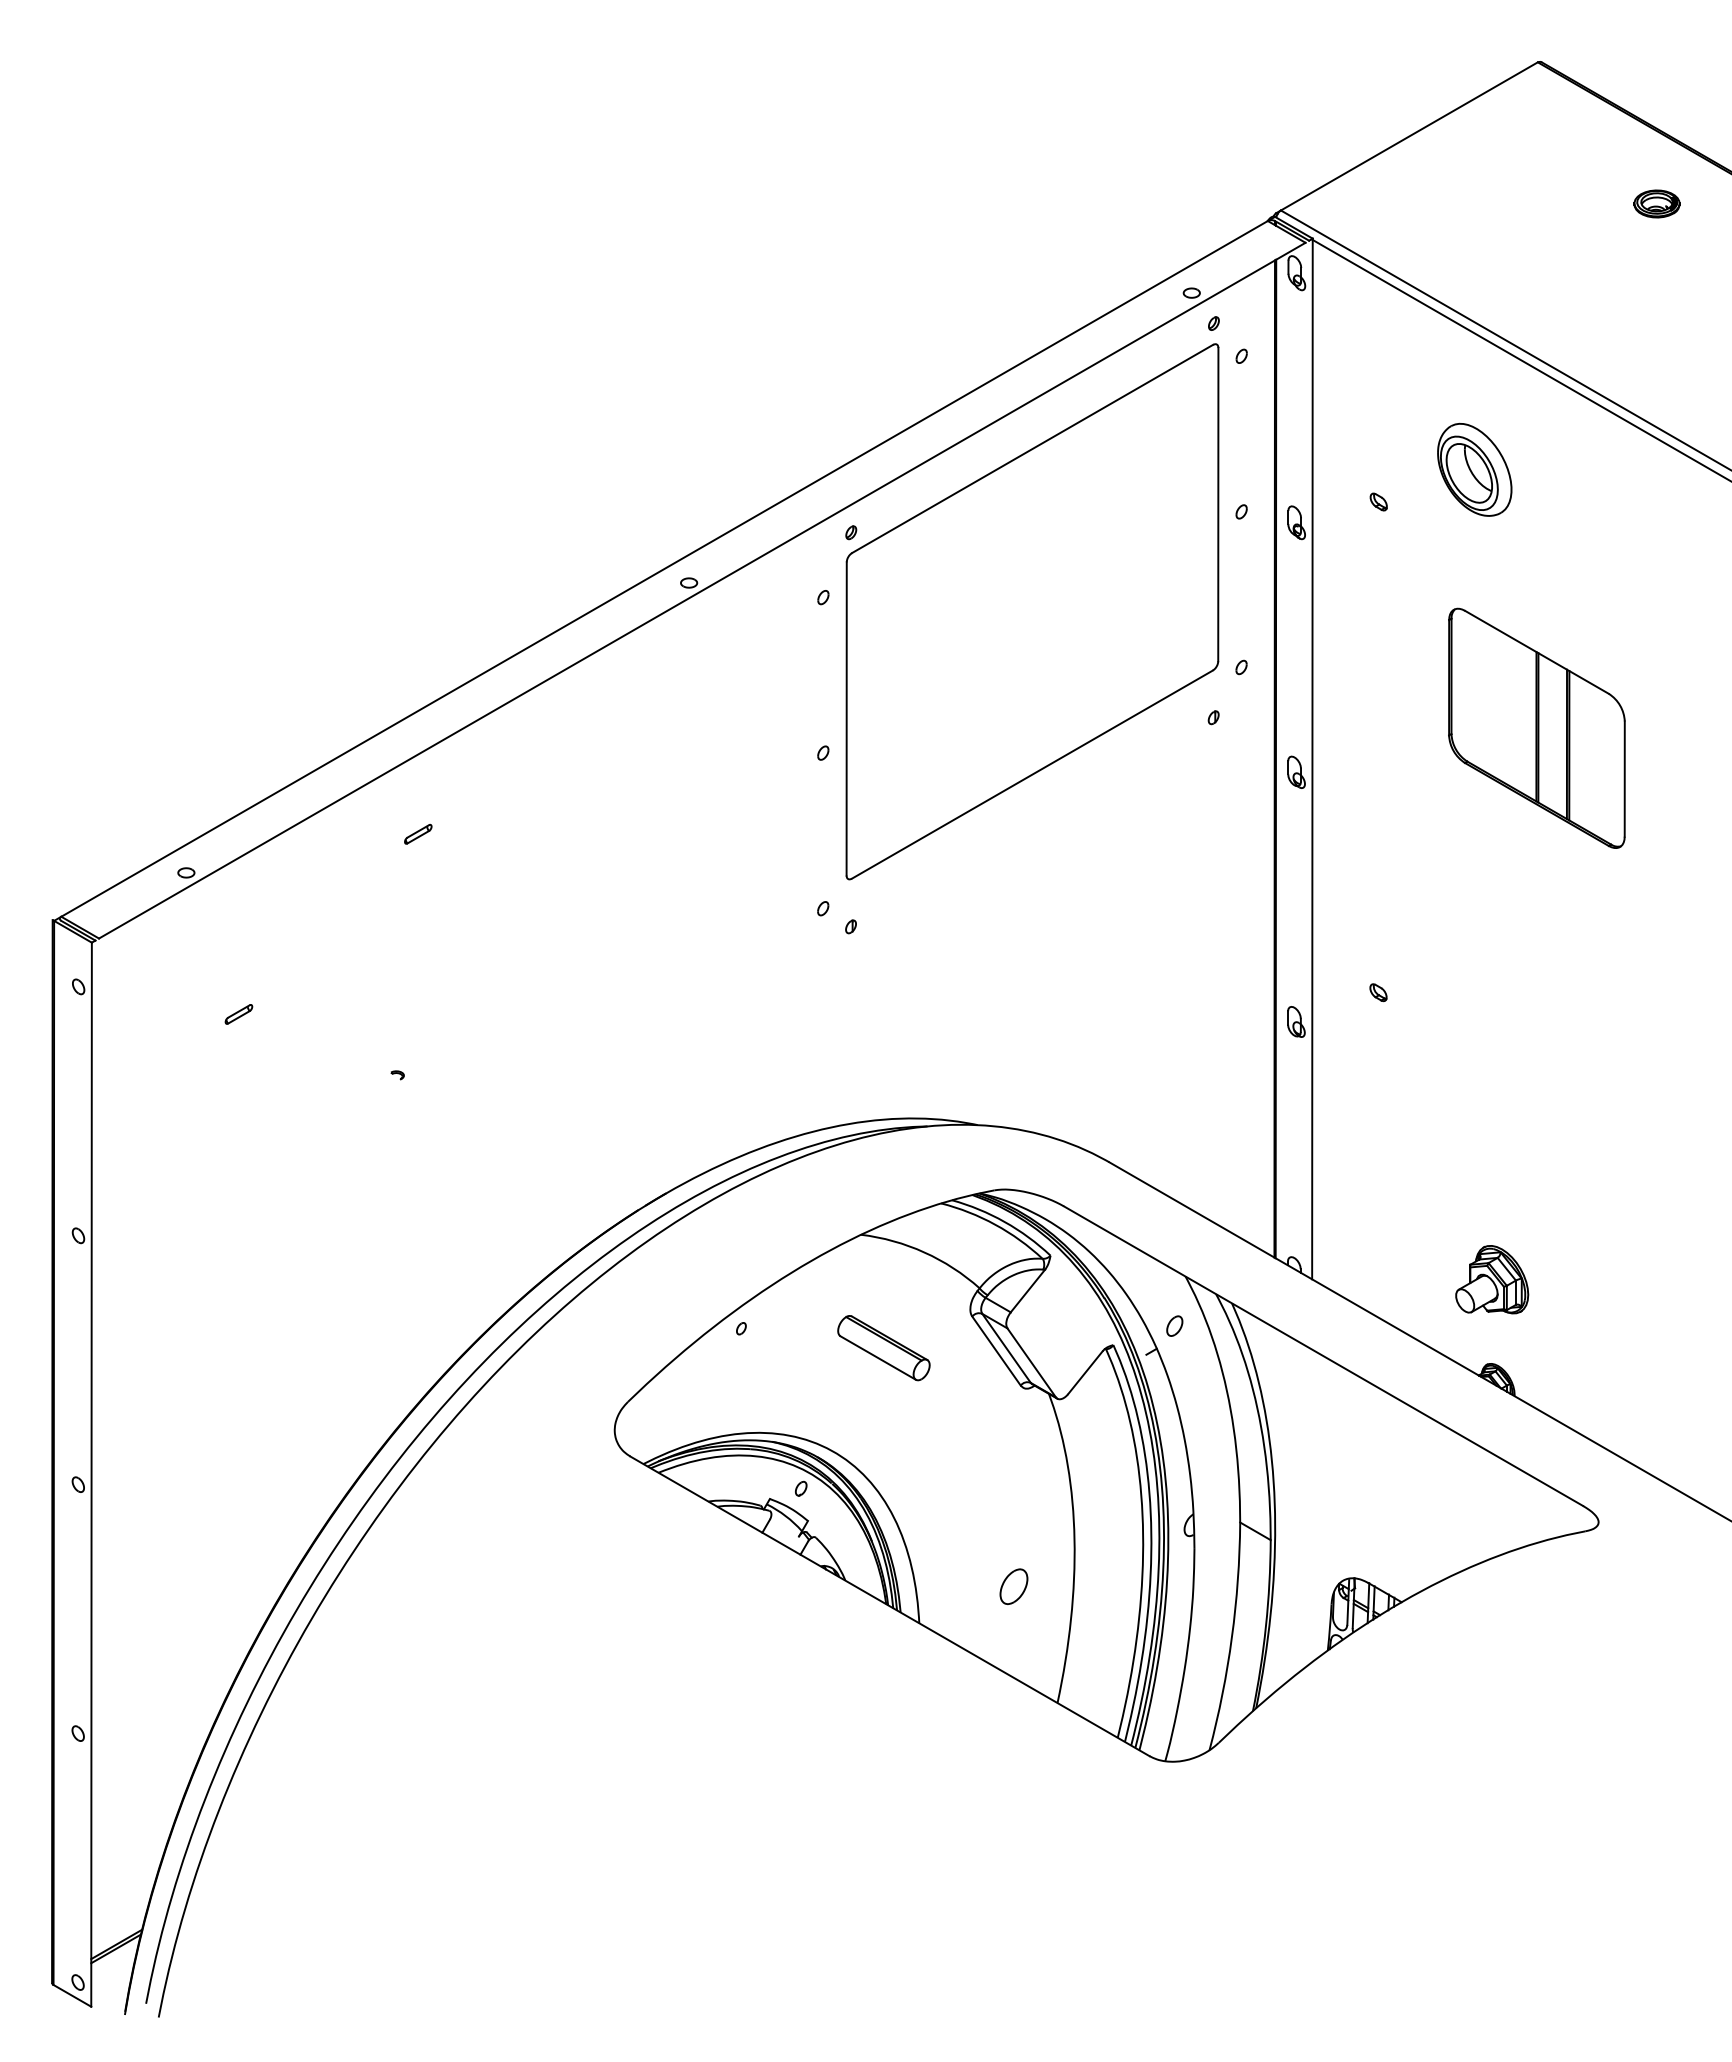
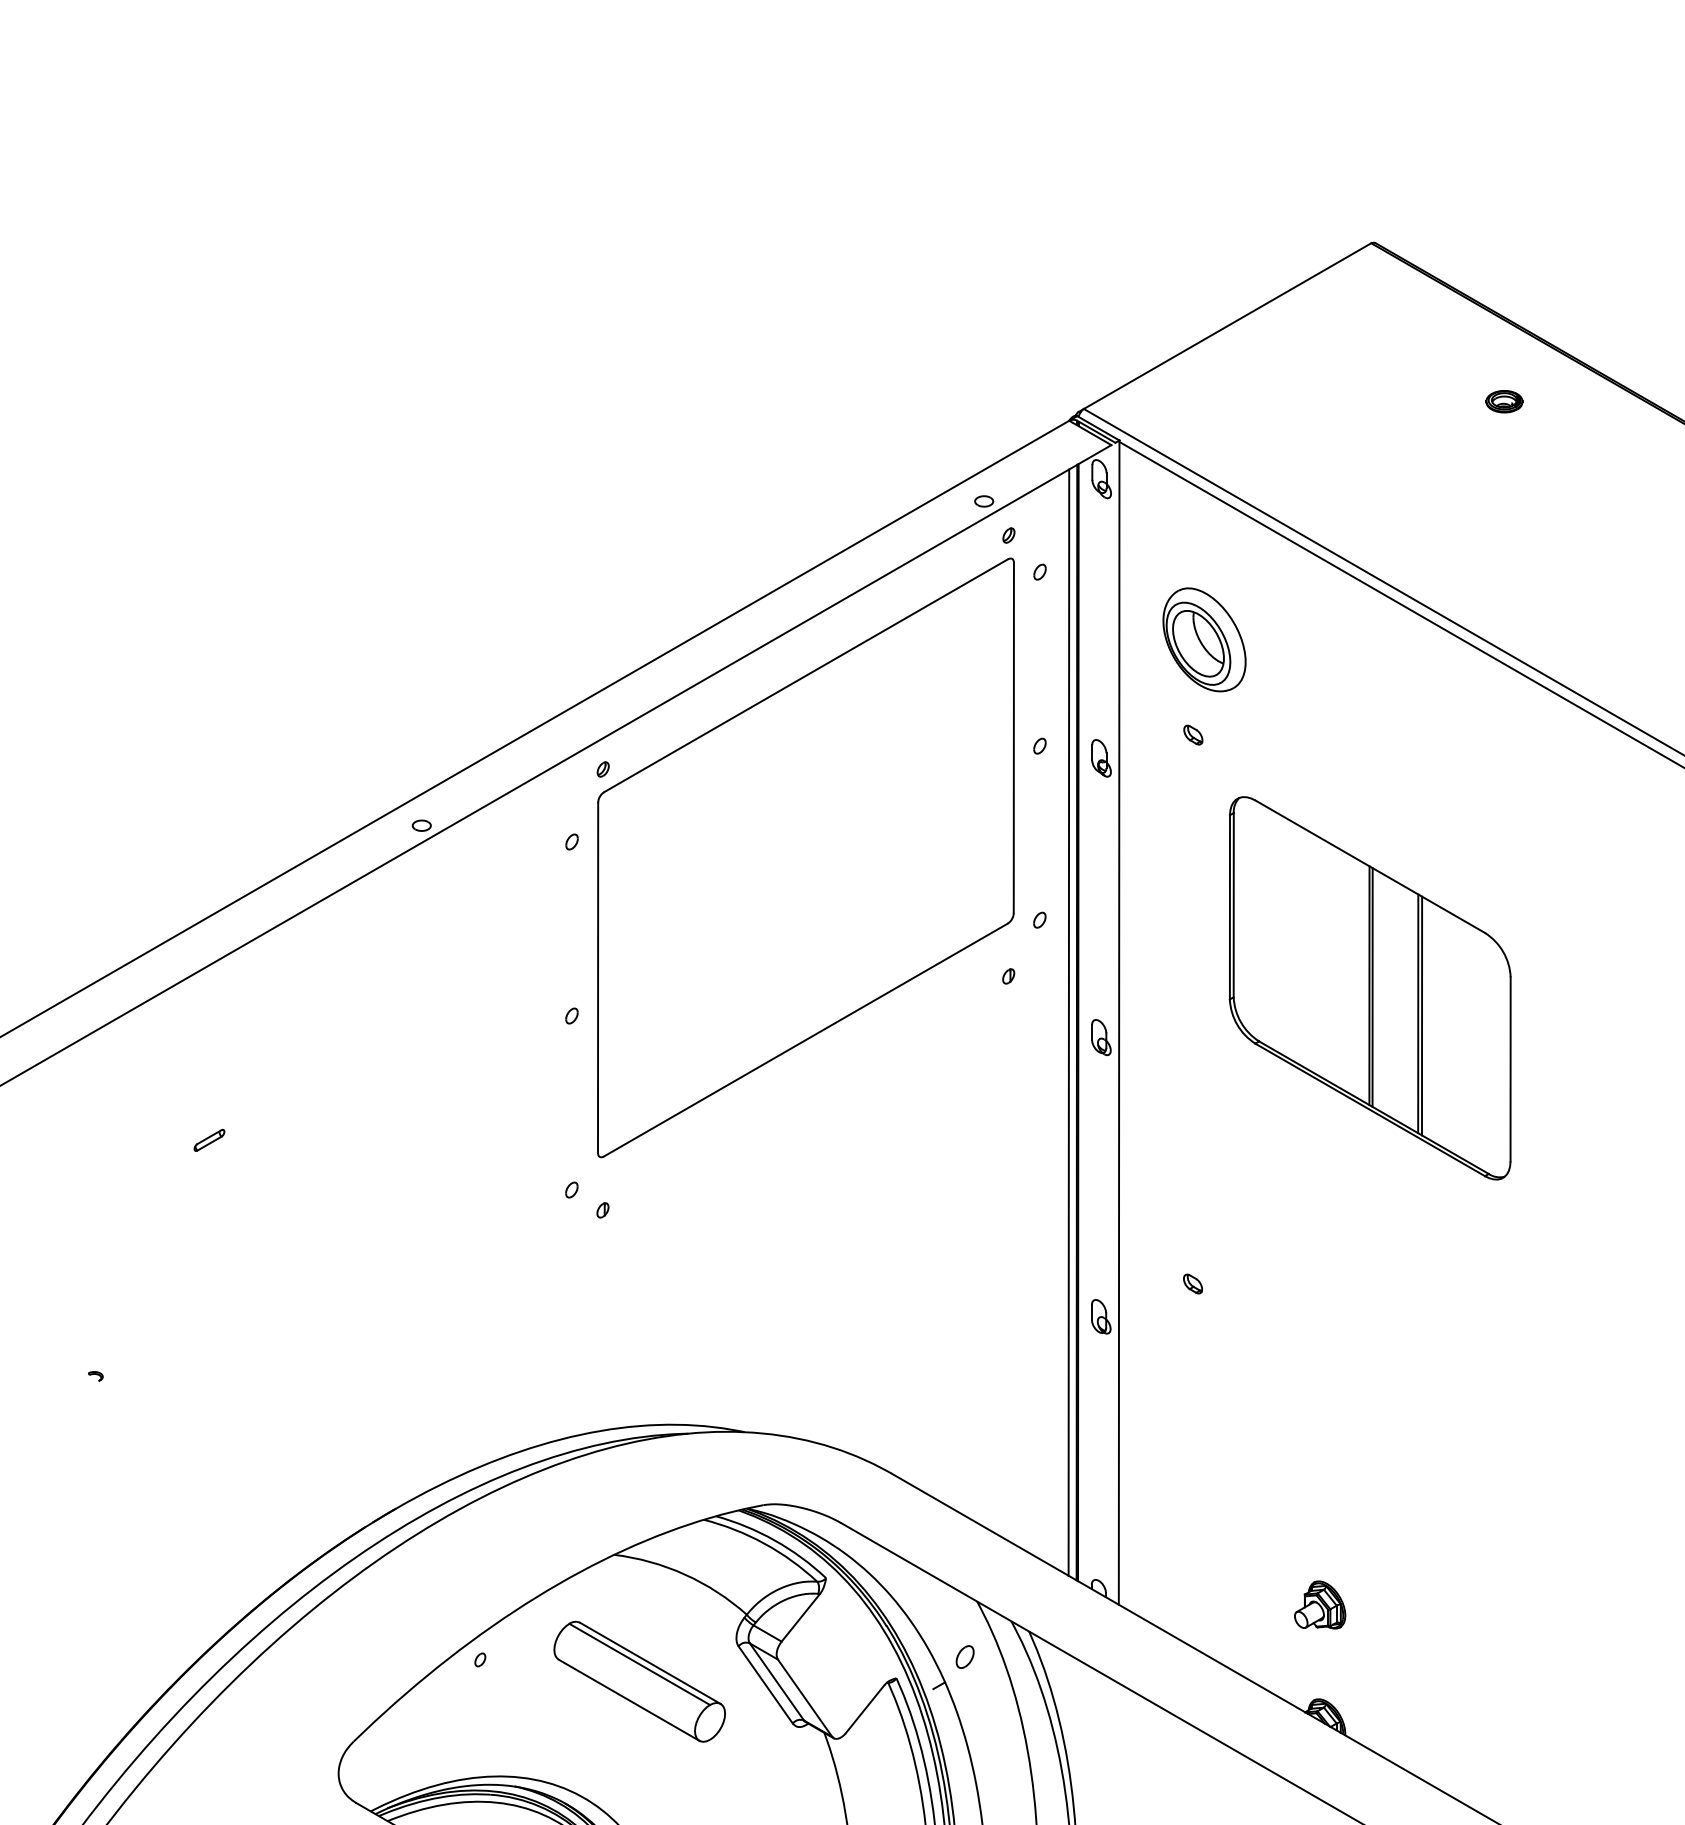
part: (1656, 203) -> (1504, 401), size x0.71
part: (1474, 469) -> (1204, 639), moved
part: (1536, 728) -> (1369, 988), size x1.43
line: (1267, 758) -> (1068, 1022), added
part: (418, 834) -> (209, 1140), moved
part: (1491, 1279) -> (1319, 1604), size x0.62
part: (883, 1347) -> (639, 1680), size x1.67

